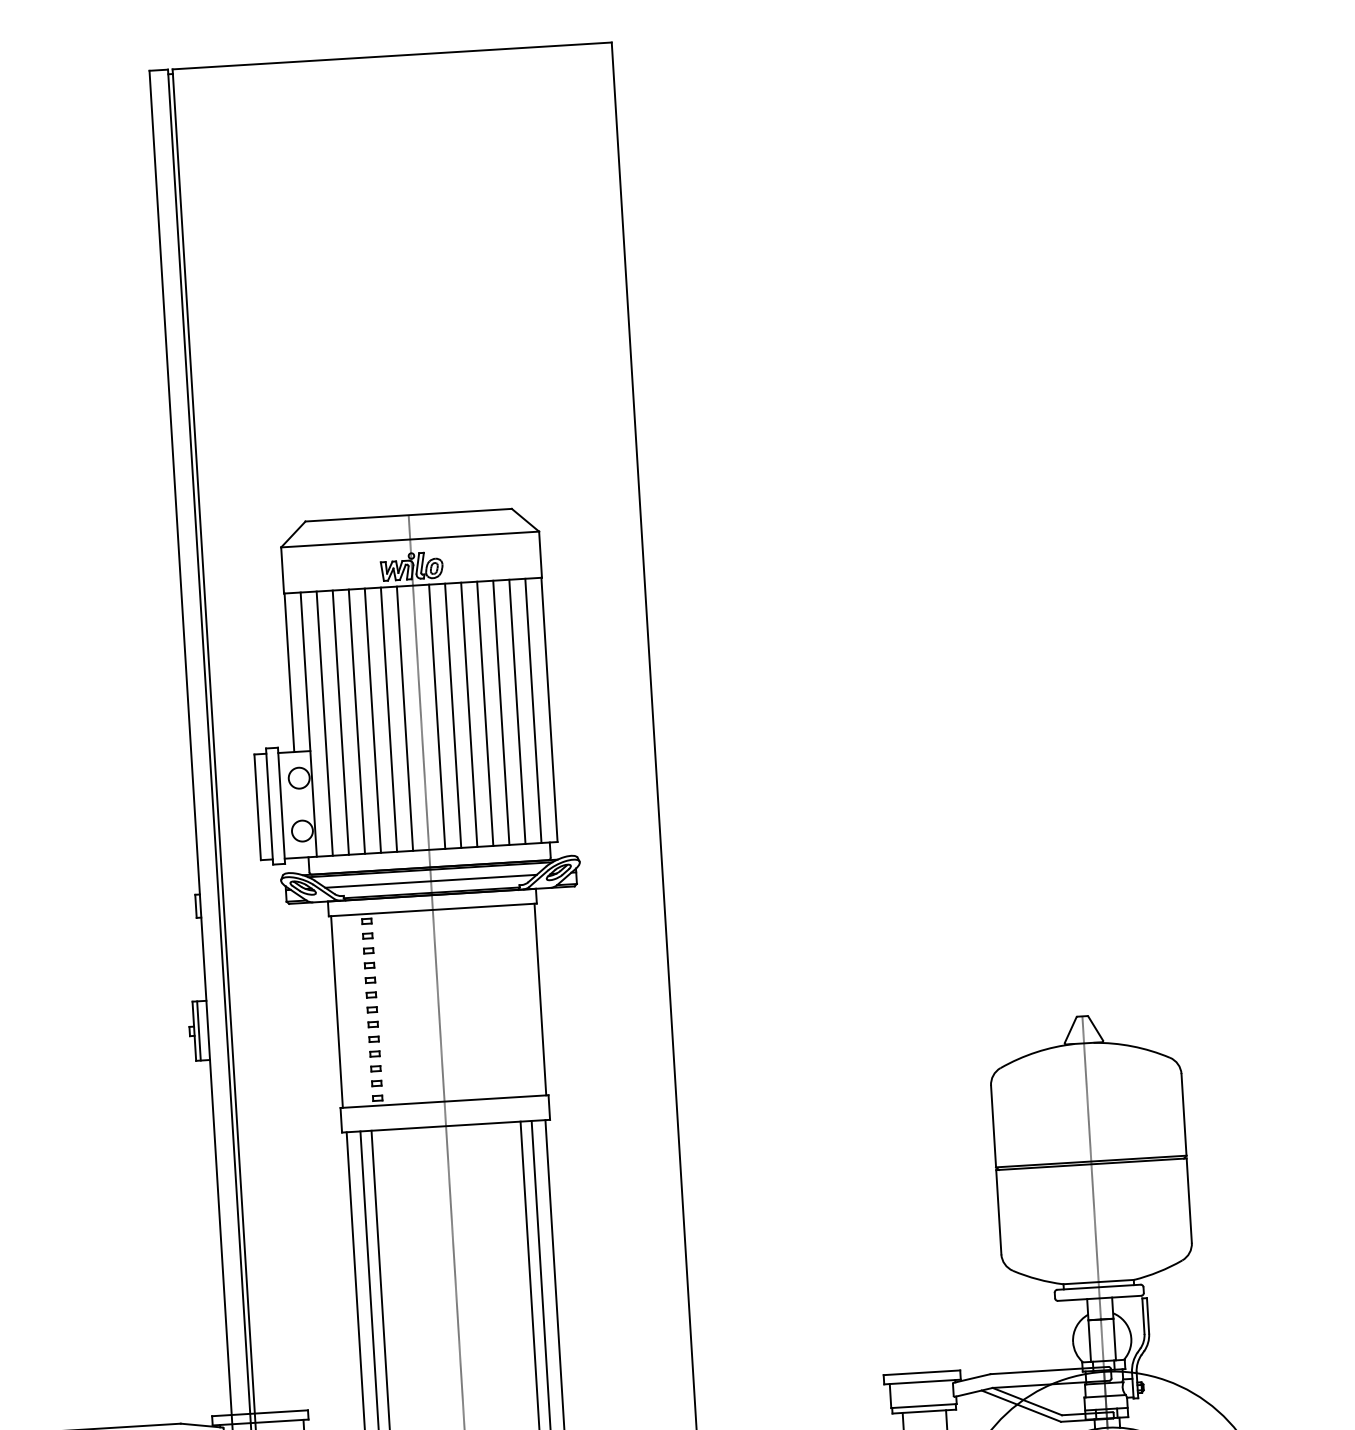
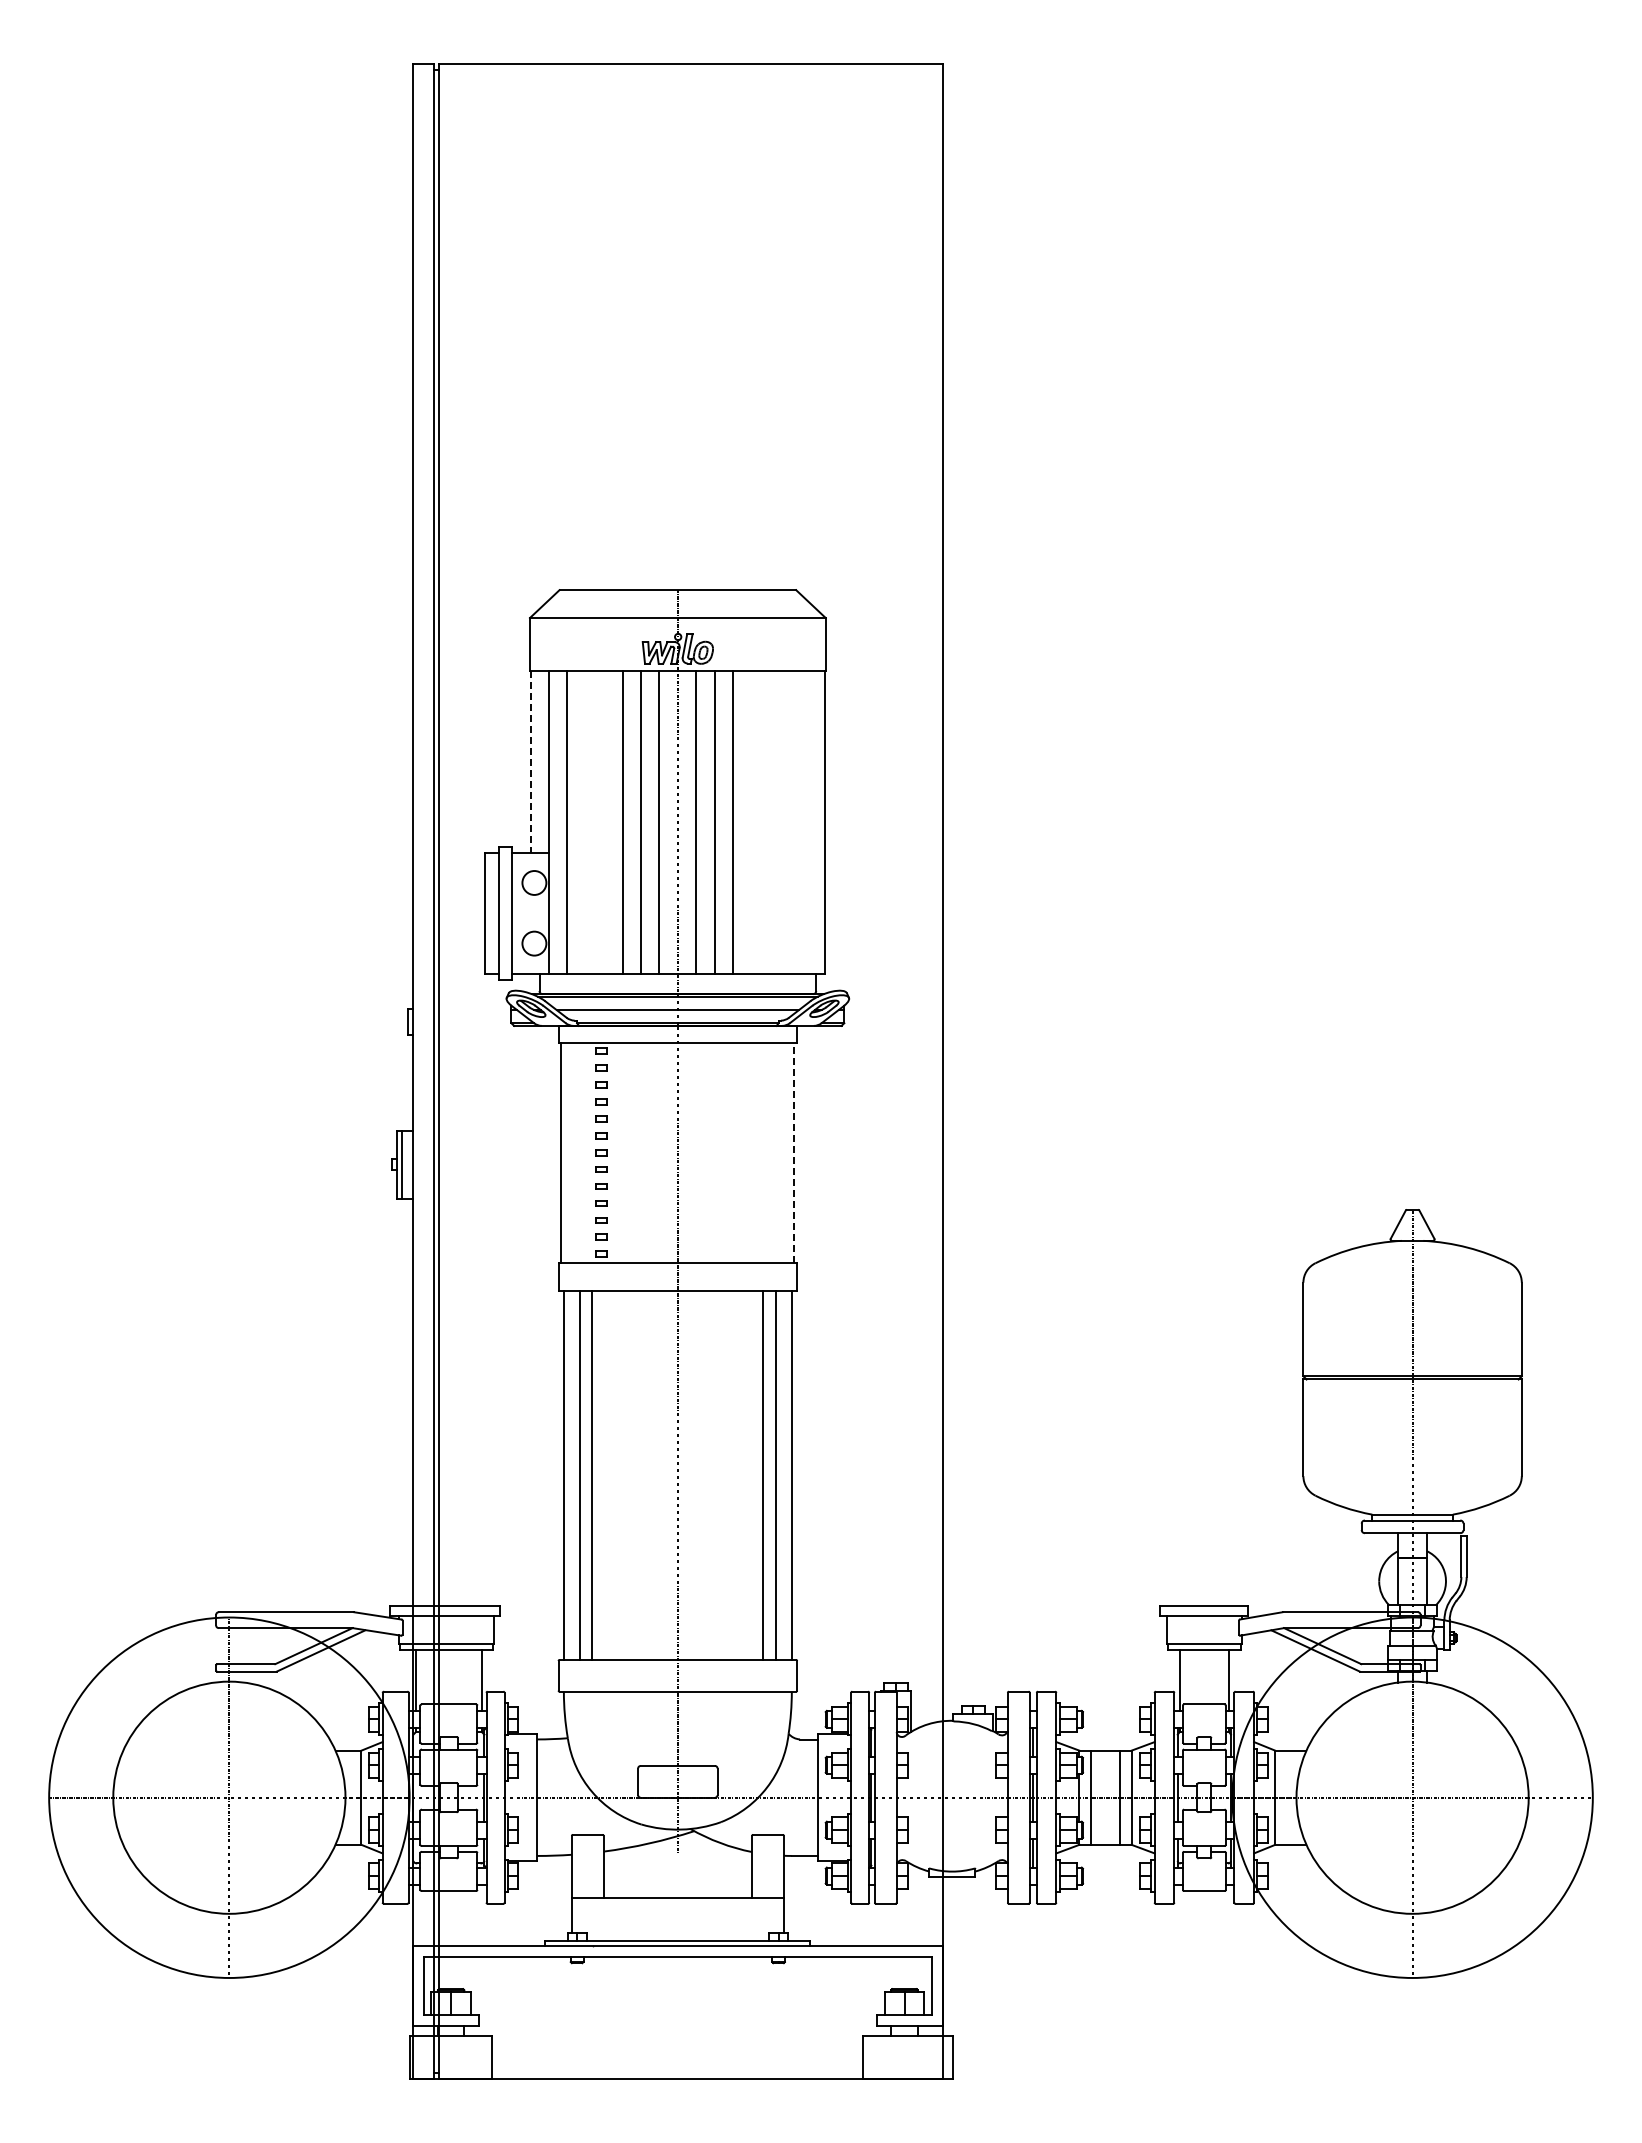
line: (289, 672) -> (530, 761), solid -> dashed
line: (533, 710) -> (806, 821), removed
line: (517, 711) -> (788, 821), removed
line: (500, 712) -> (769, 821), removed
line: (485, 713) -> (751, 821), removed
line: (357, 720) -> (604, 821), removed
line: (340, 721) -> (585, 821), removed
line: (540, 999) -> (794, 1152), solid -> dashed

